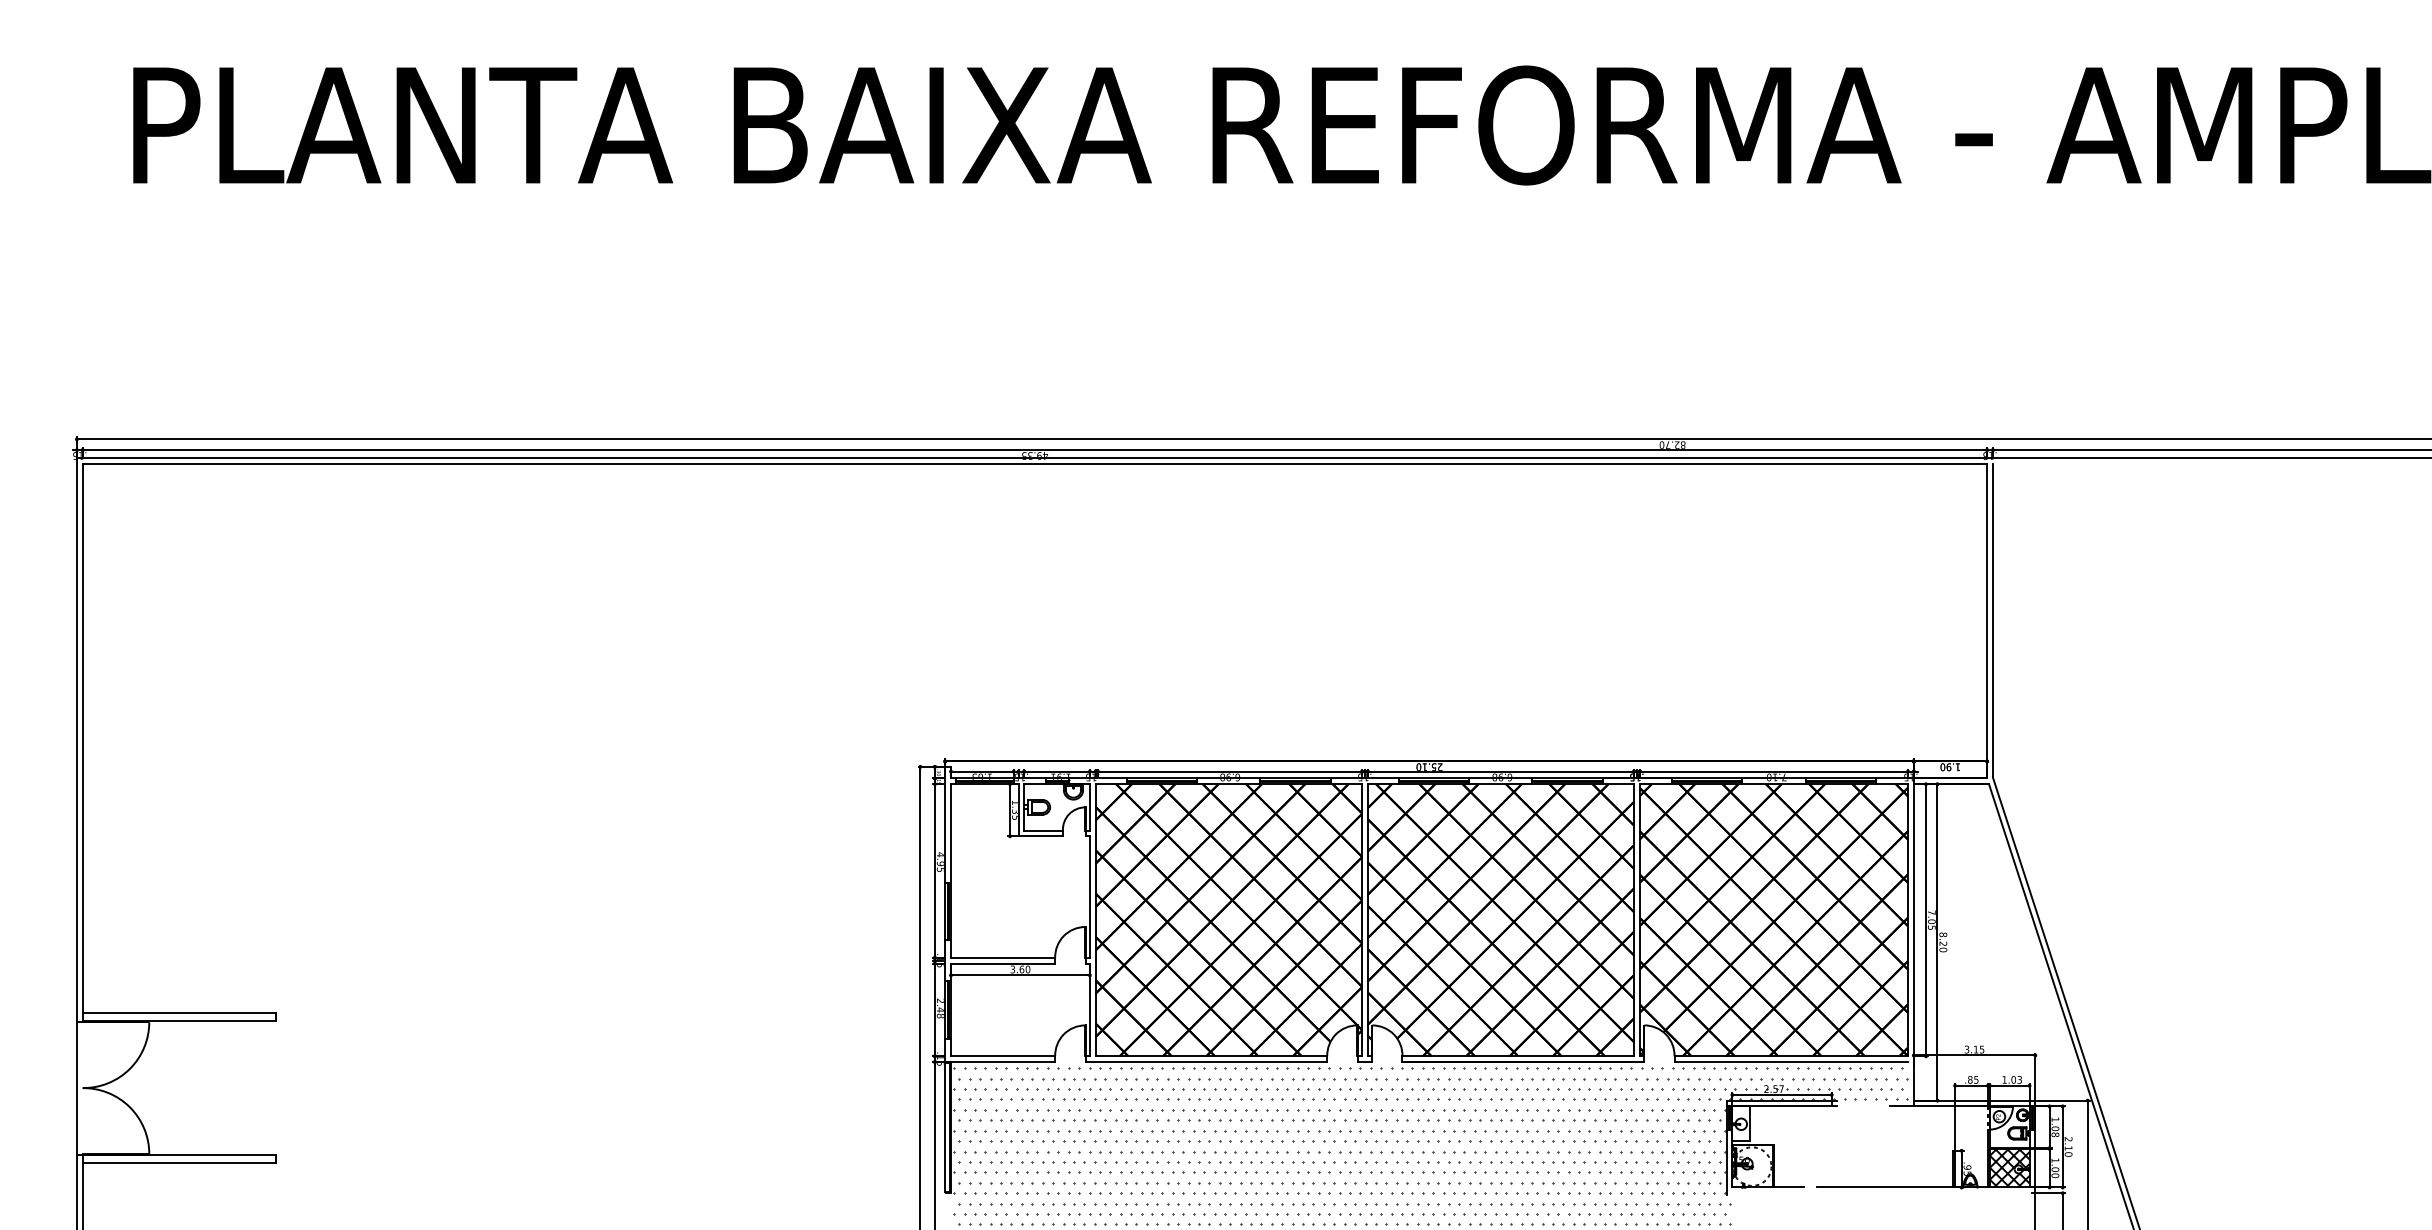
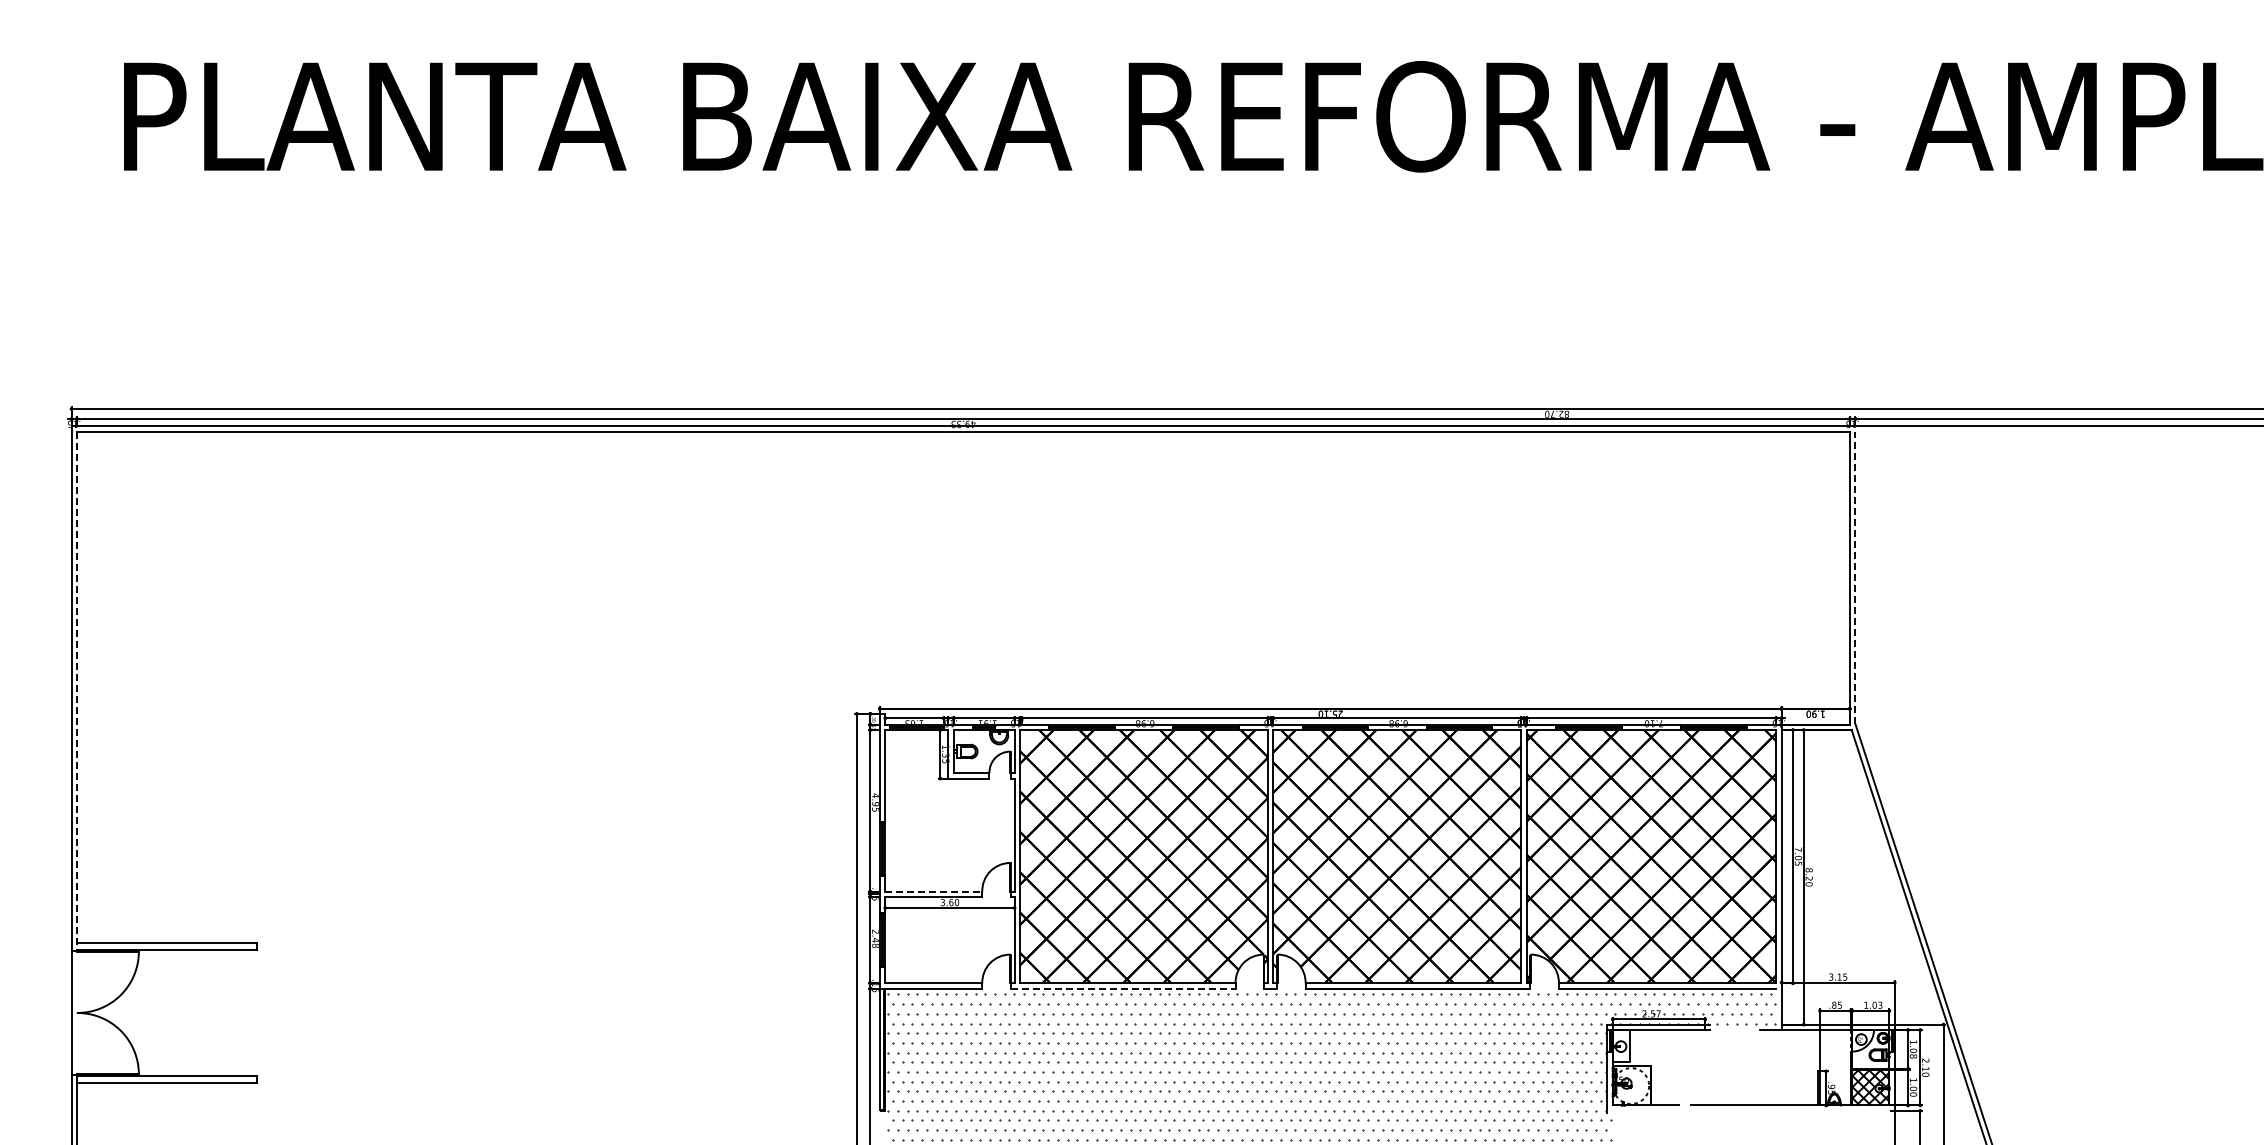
line: (1993, 620) -> (1855, 577), solid -> dashed
line: (82, 742) -> (76, 691), solid -> dashed
line: (1002, 957) -> (933, 891), solid -> dashed
line: (1206, 1061) -> (1123, 988), solid -> dashed

